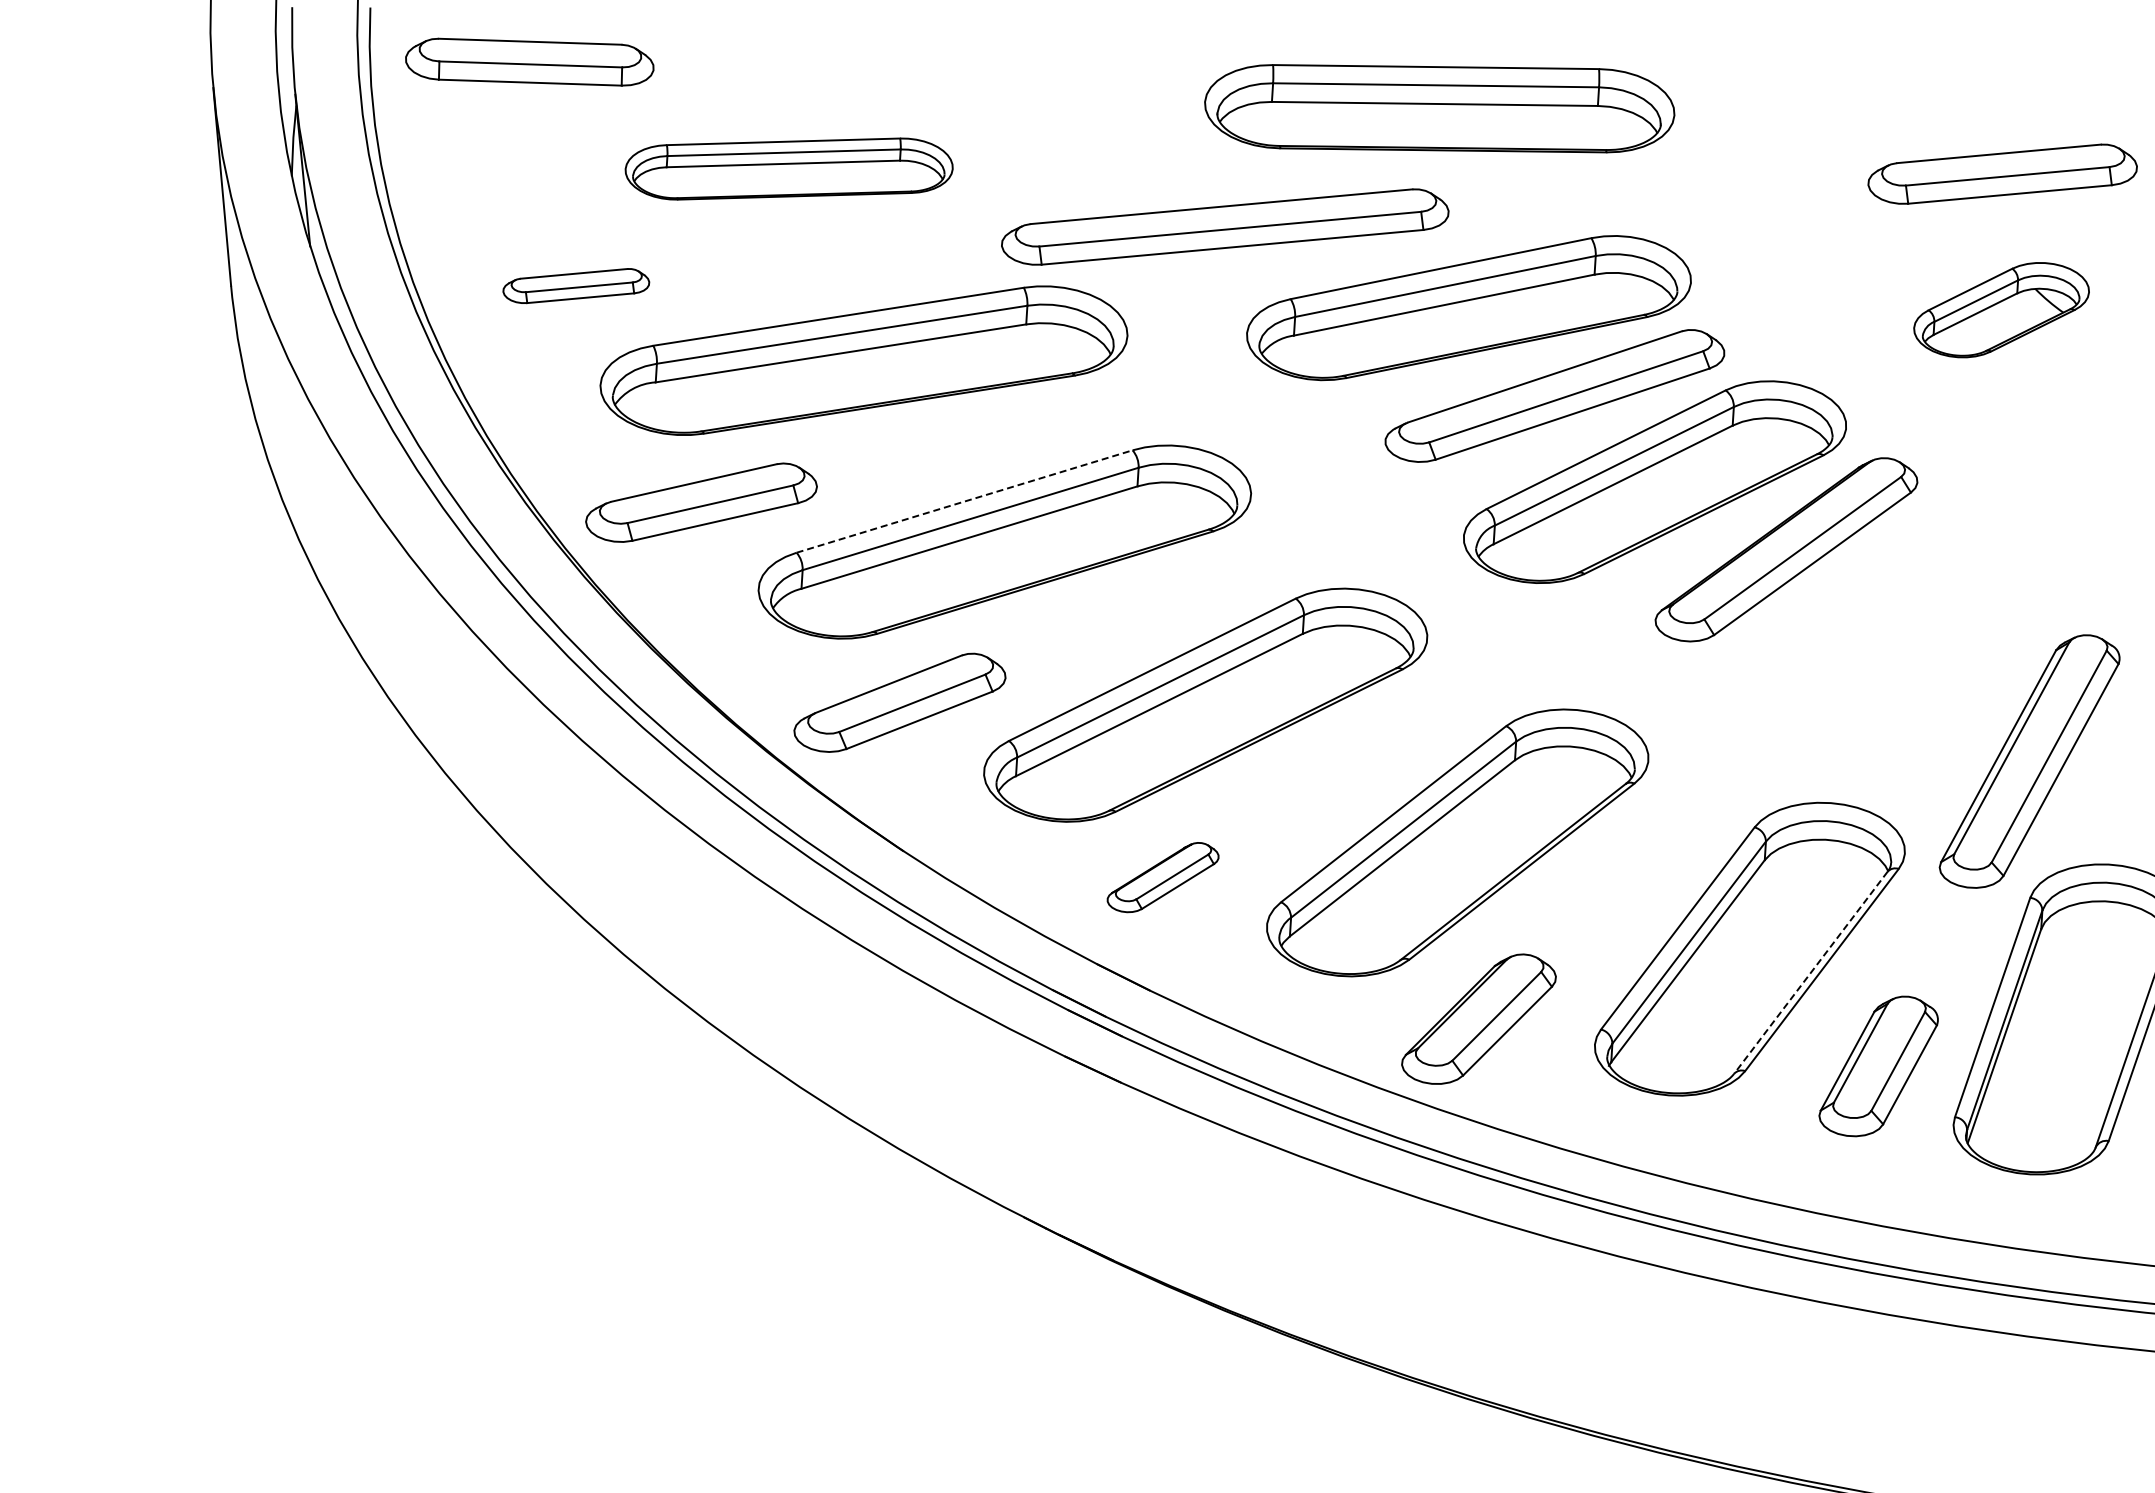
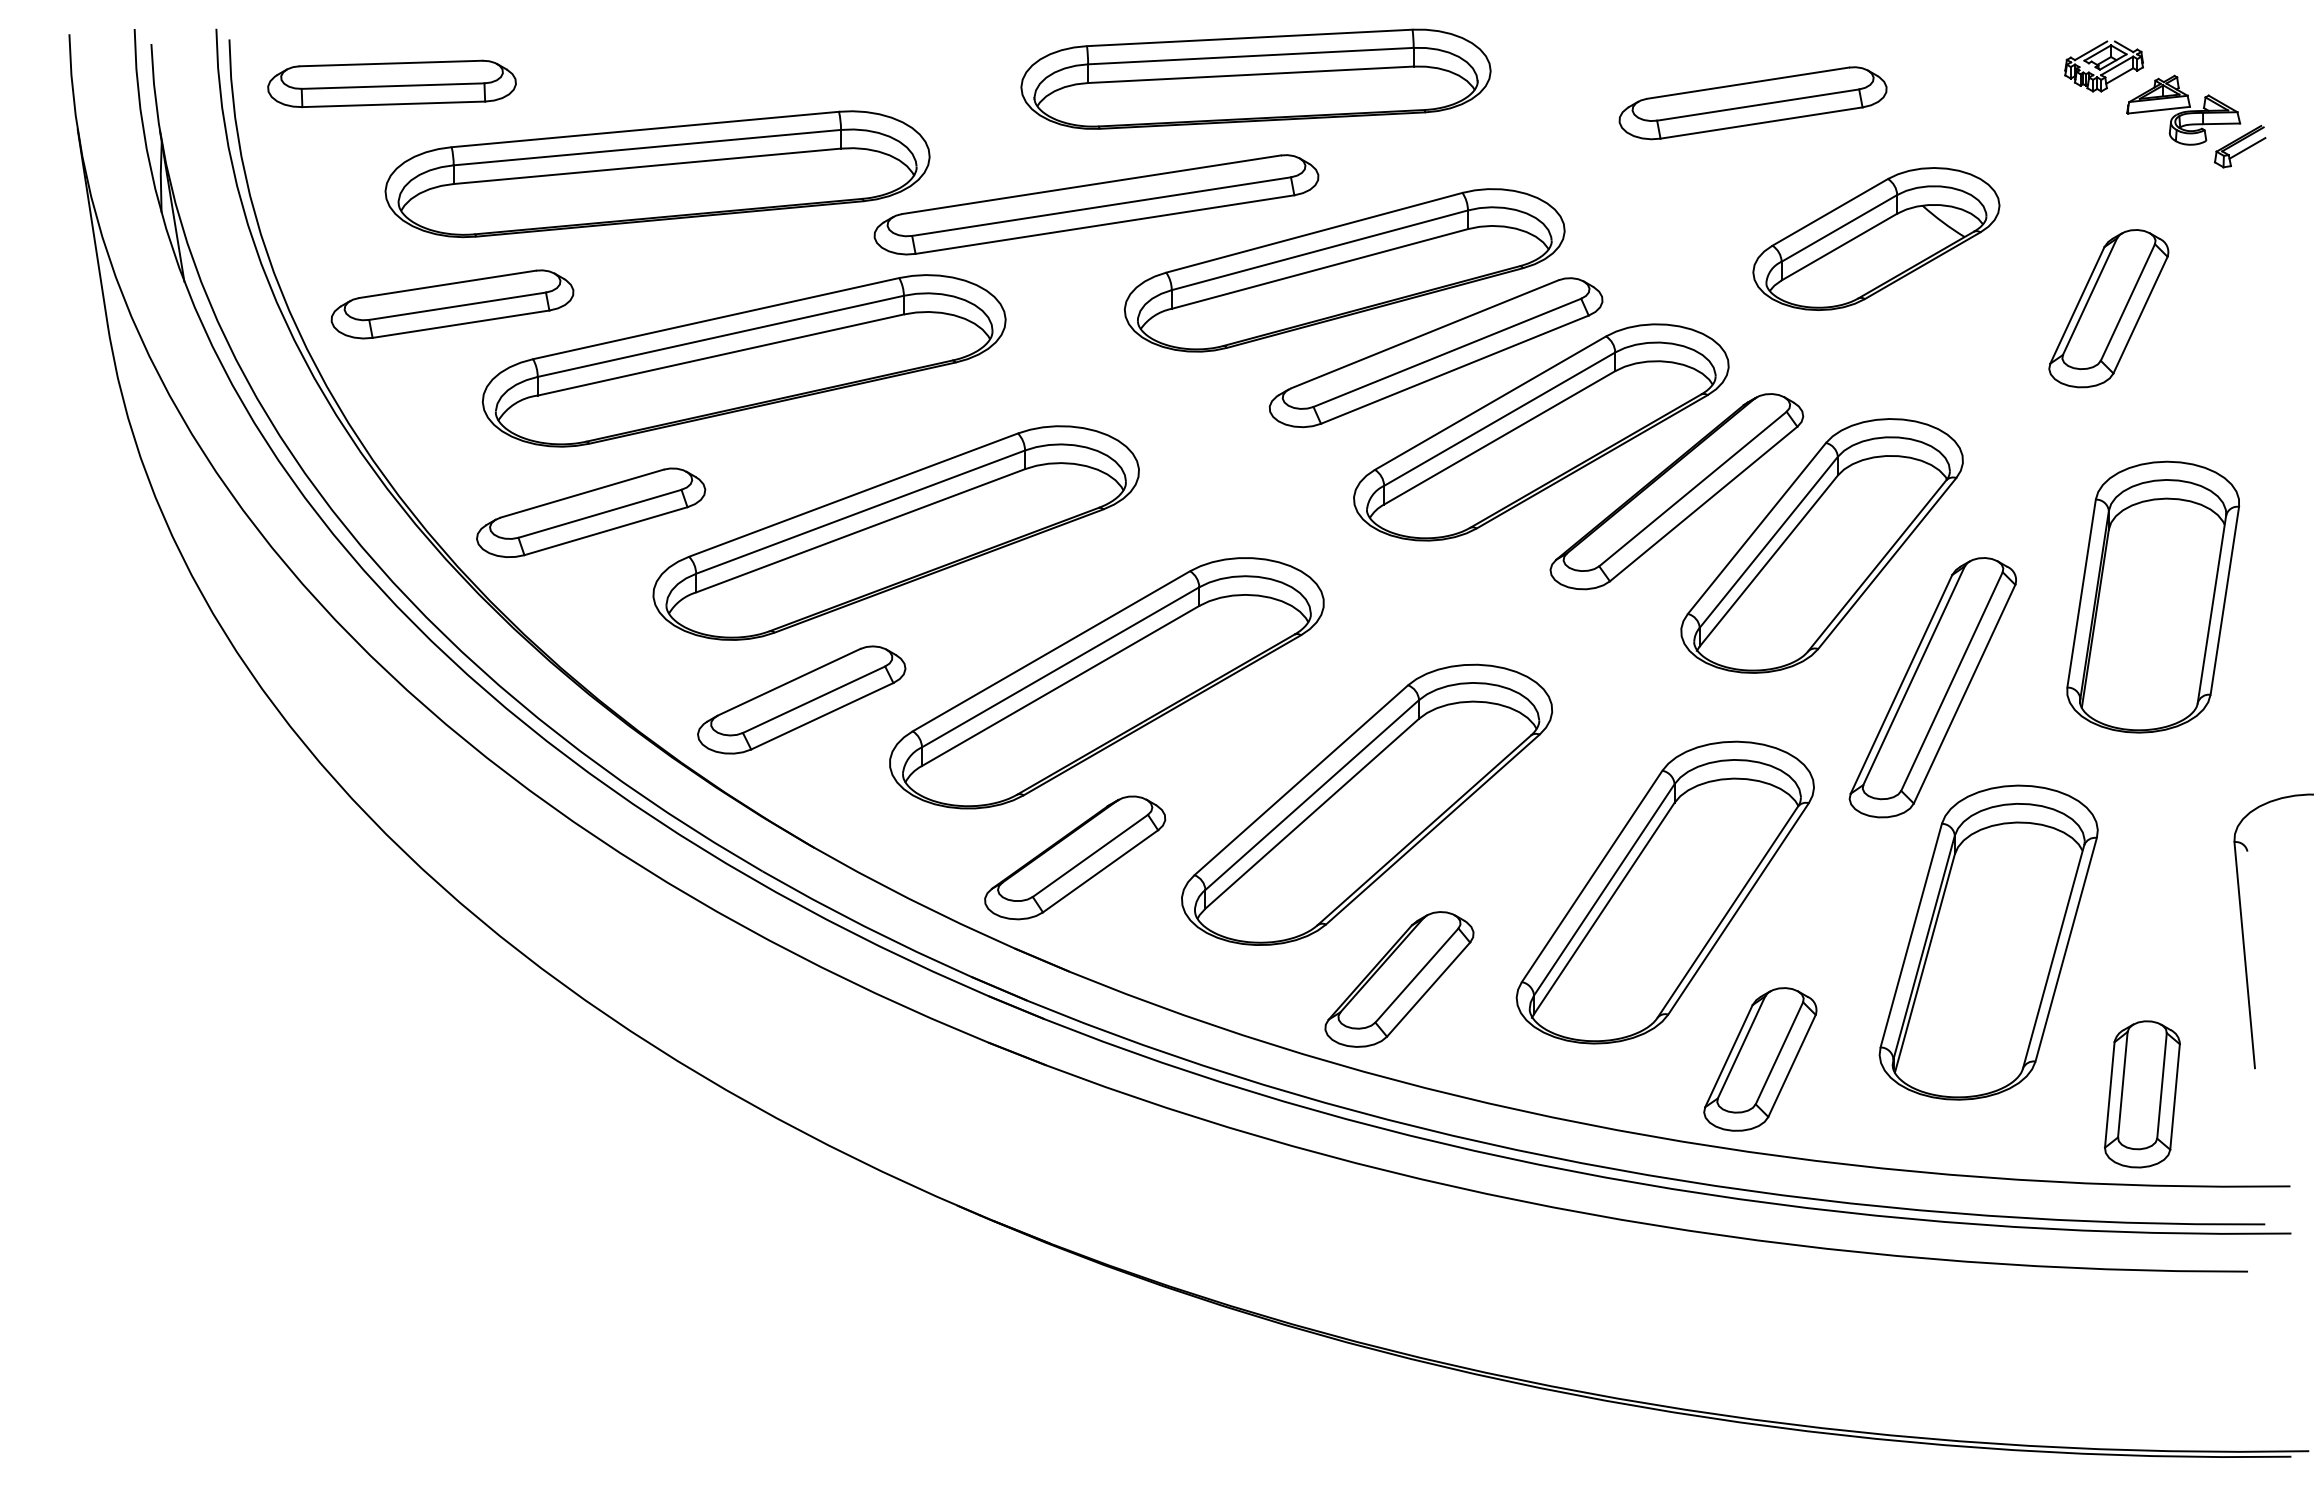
part: (1439, 107) -> (1255, 78), moved
part: (789, 169) -> (657, 174), size x1.67
part: (2002, 174) -> (1752, 103), moved
part: (576, 286) -> (452, 304), size x1.67
part: (2001, 309) -> (1876, 238), size x1.43
line: (964, 501) -> (853, 495), dashed -> solid
part: (1927, 612) -> (1821, 545), added
part: (1163, 877) -> (1075, 857), size x1.67
line: (1810, 972) -> (1727, 912), dashed -> solid
part: (1878, 1066) -> (1760, 1059), moved

